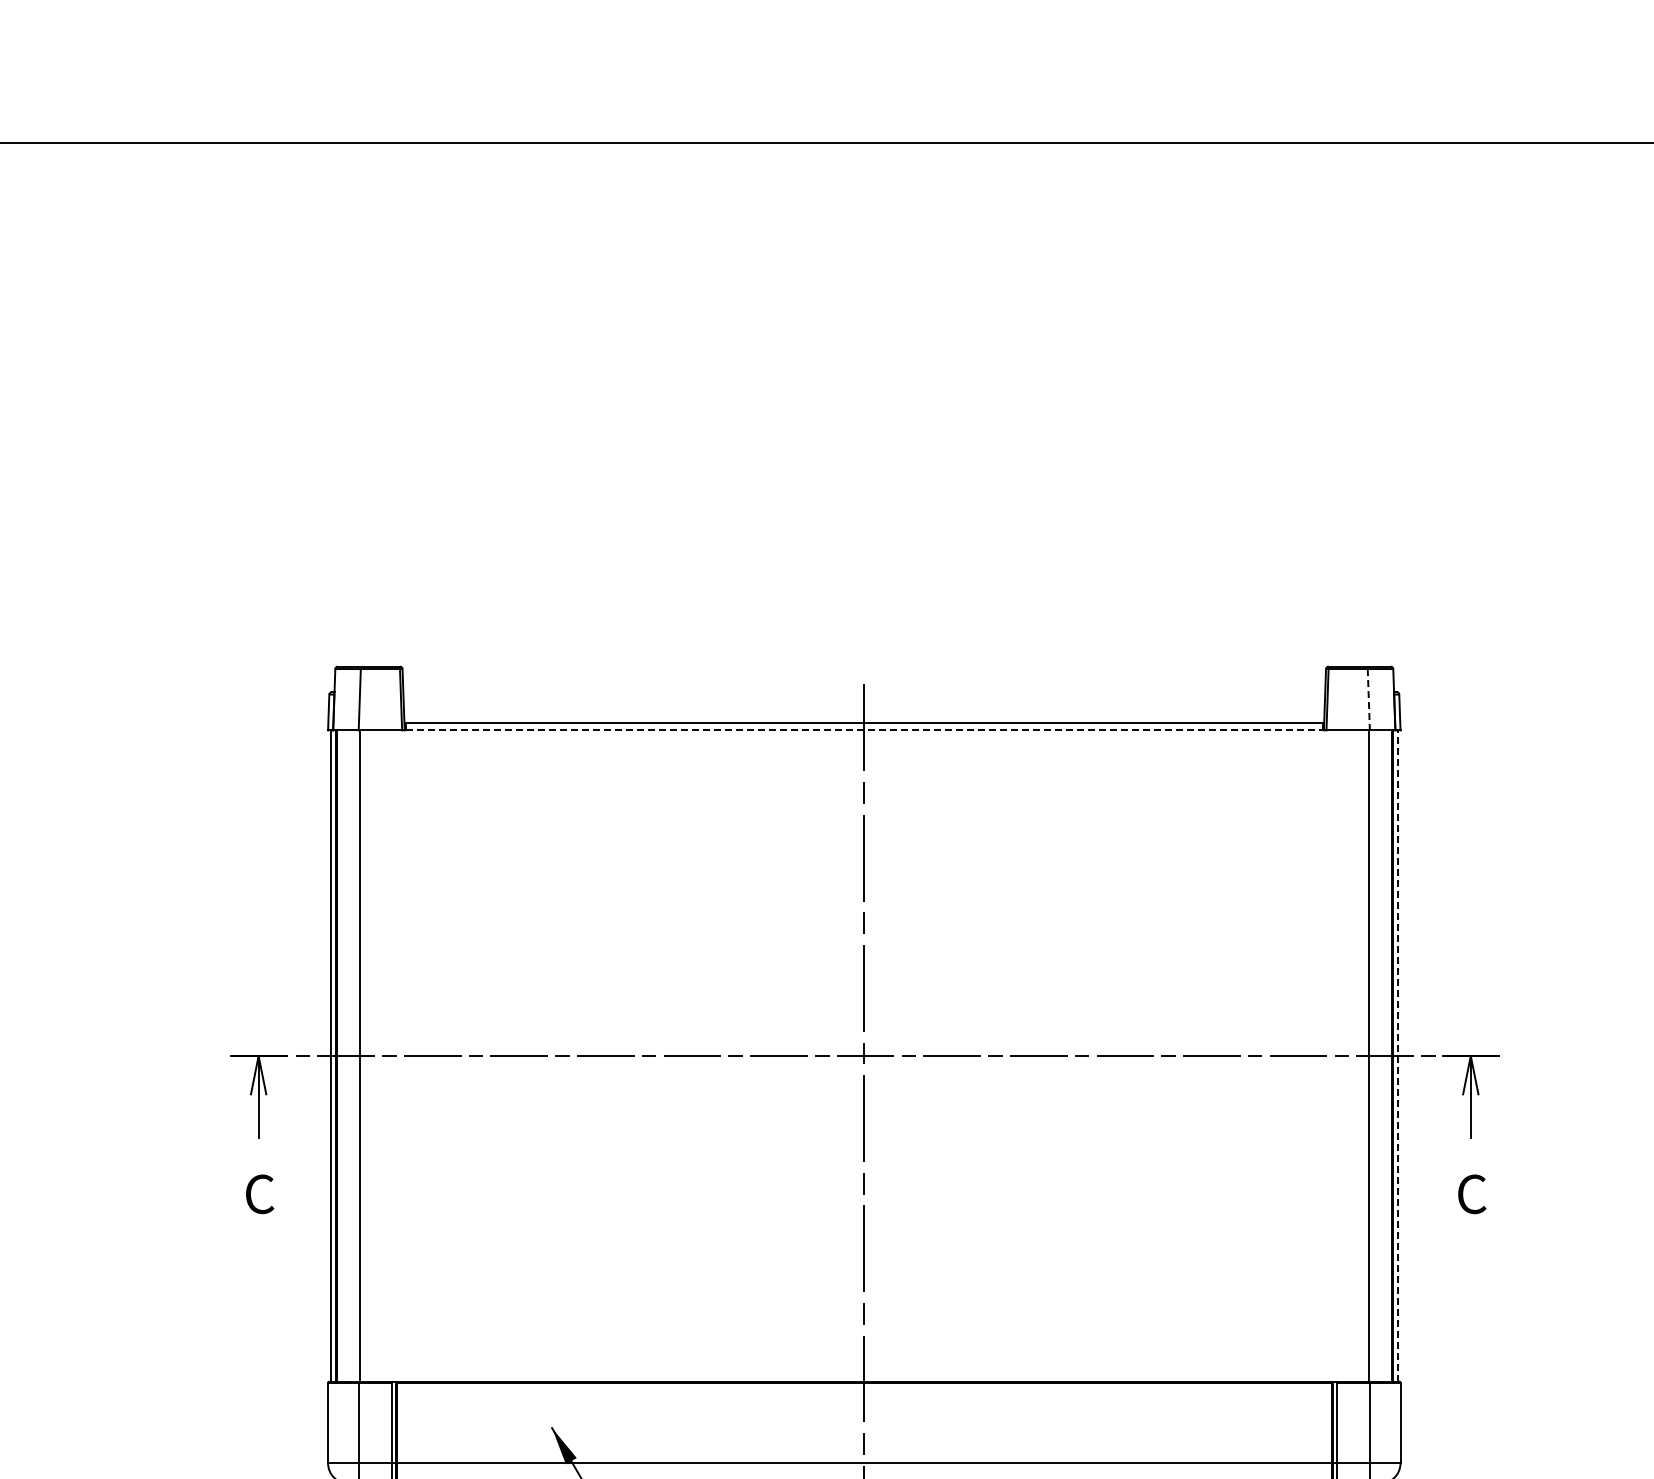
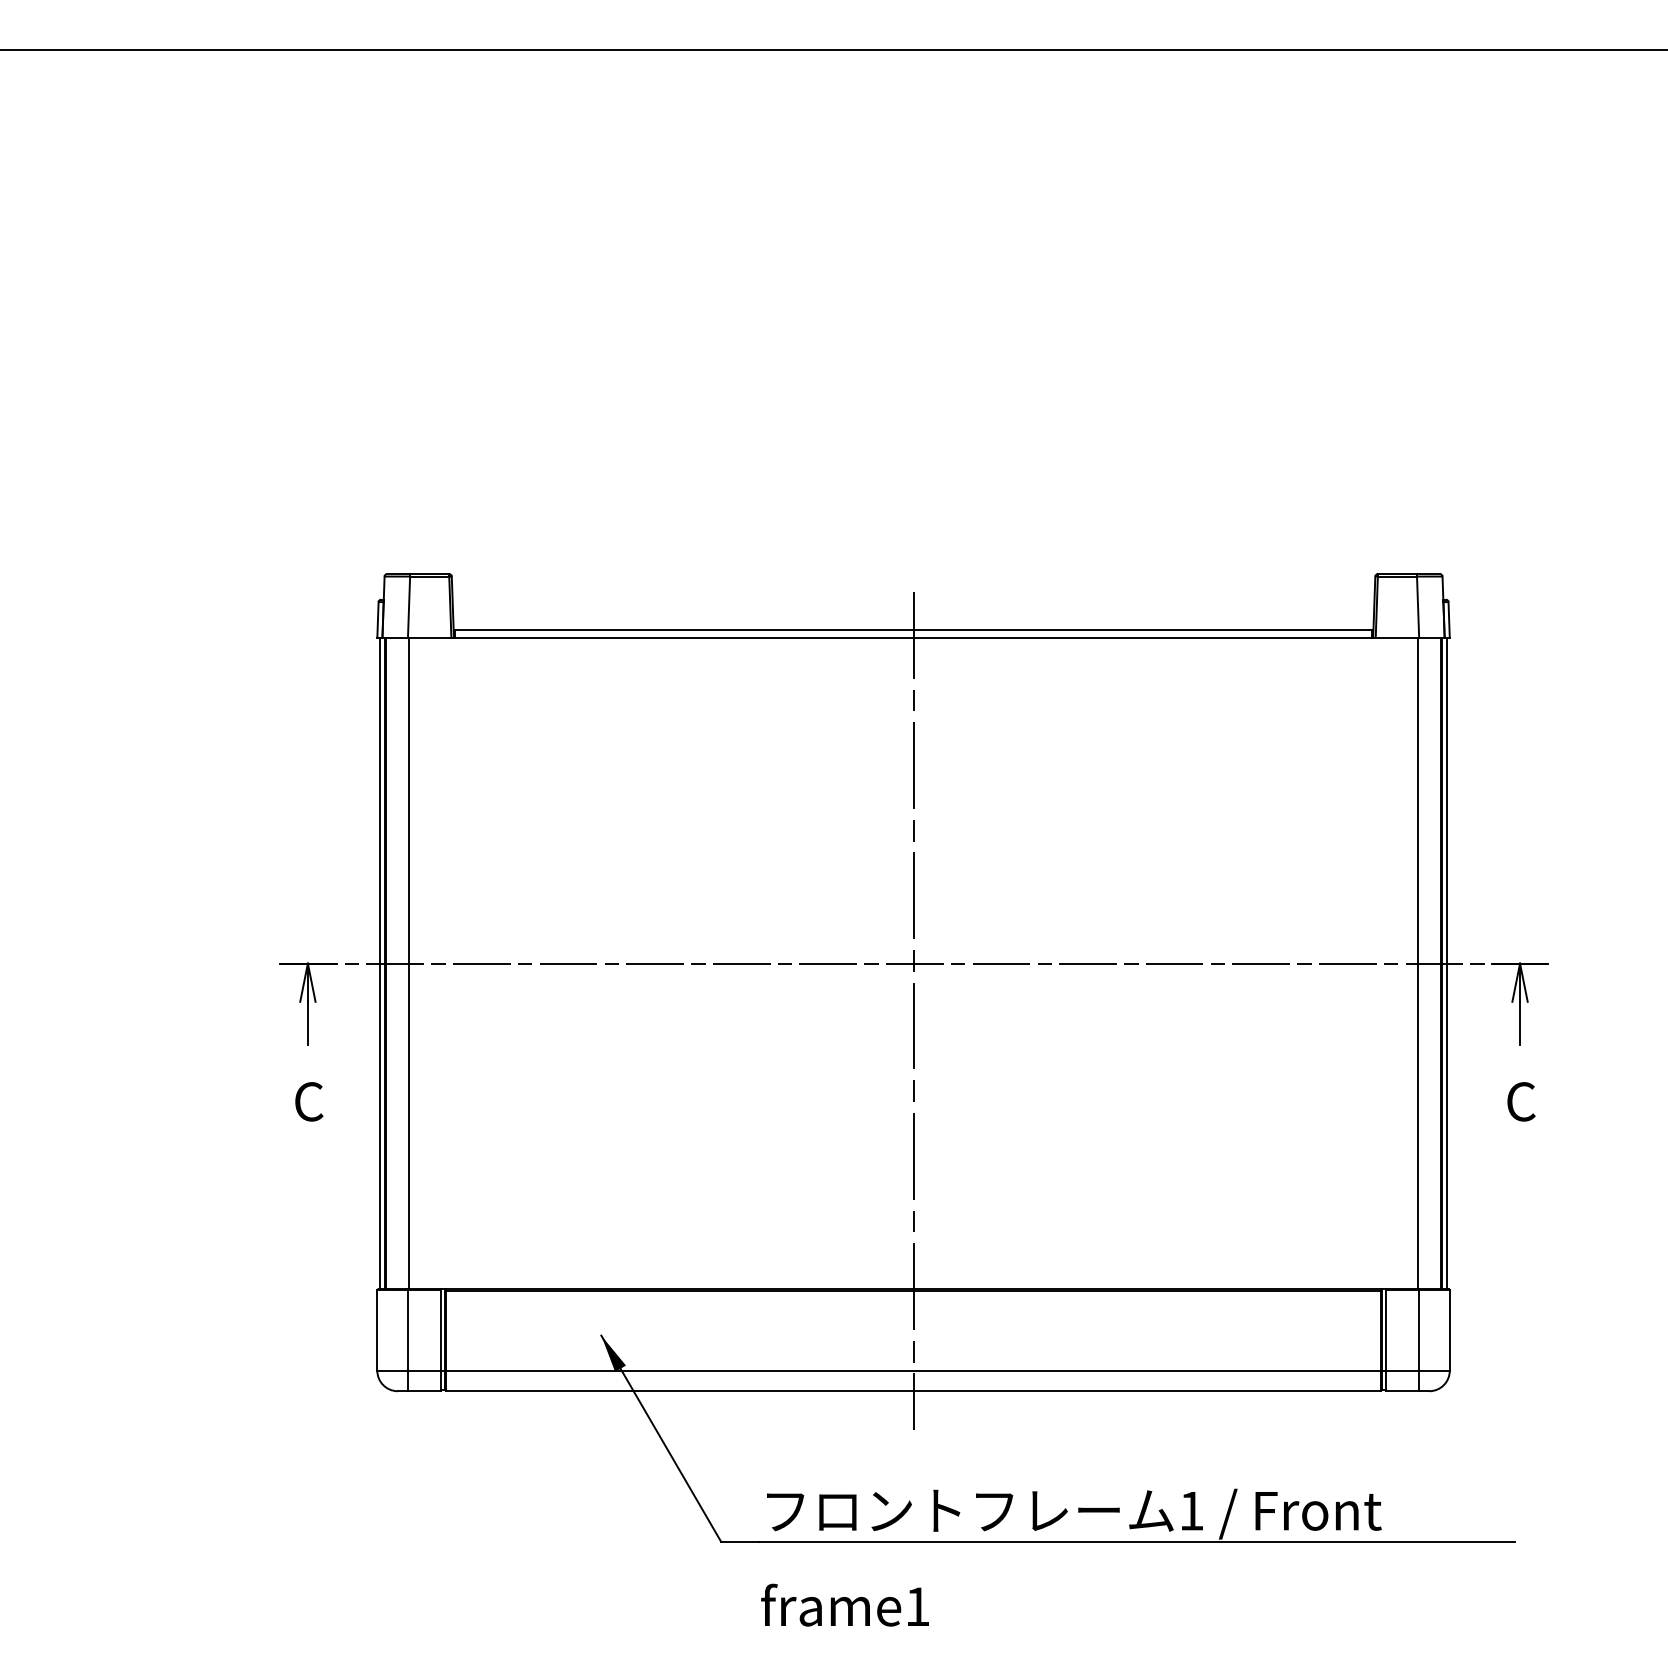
line: (1369, 699) -> (1418, 607), dashed -> solid
line: (865, 729) -> (914, 637), dashed -> solid
line: (1398, 1055) -> (1447, 963), dashed -> solid

